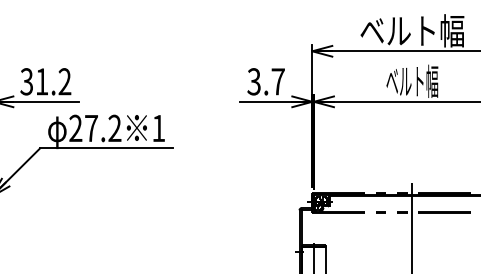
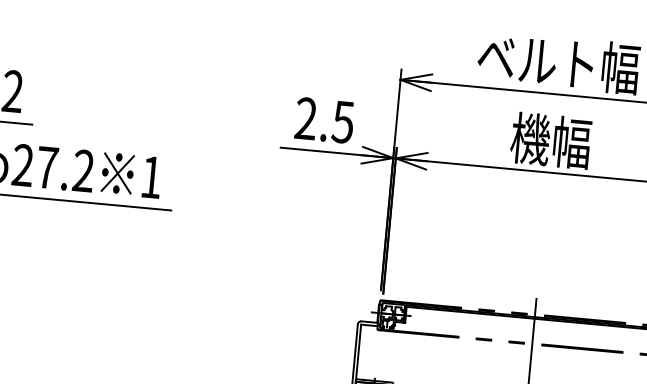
text: (265, 81) -> (323, 119), 3.7 -> 2.5
text: (412, 81) -> (551, 141), ベルト幅 -> 機幅

